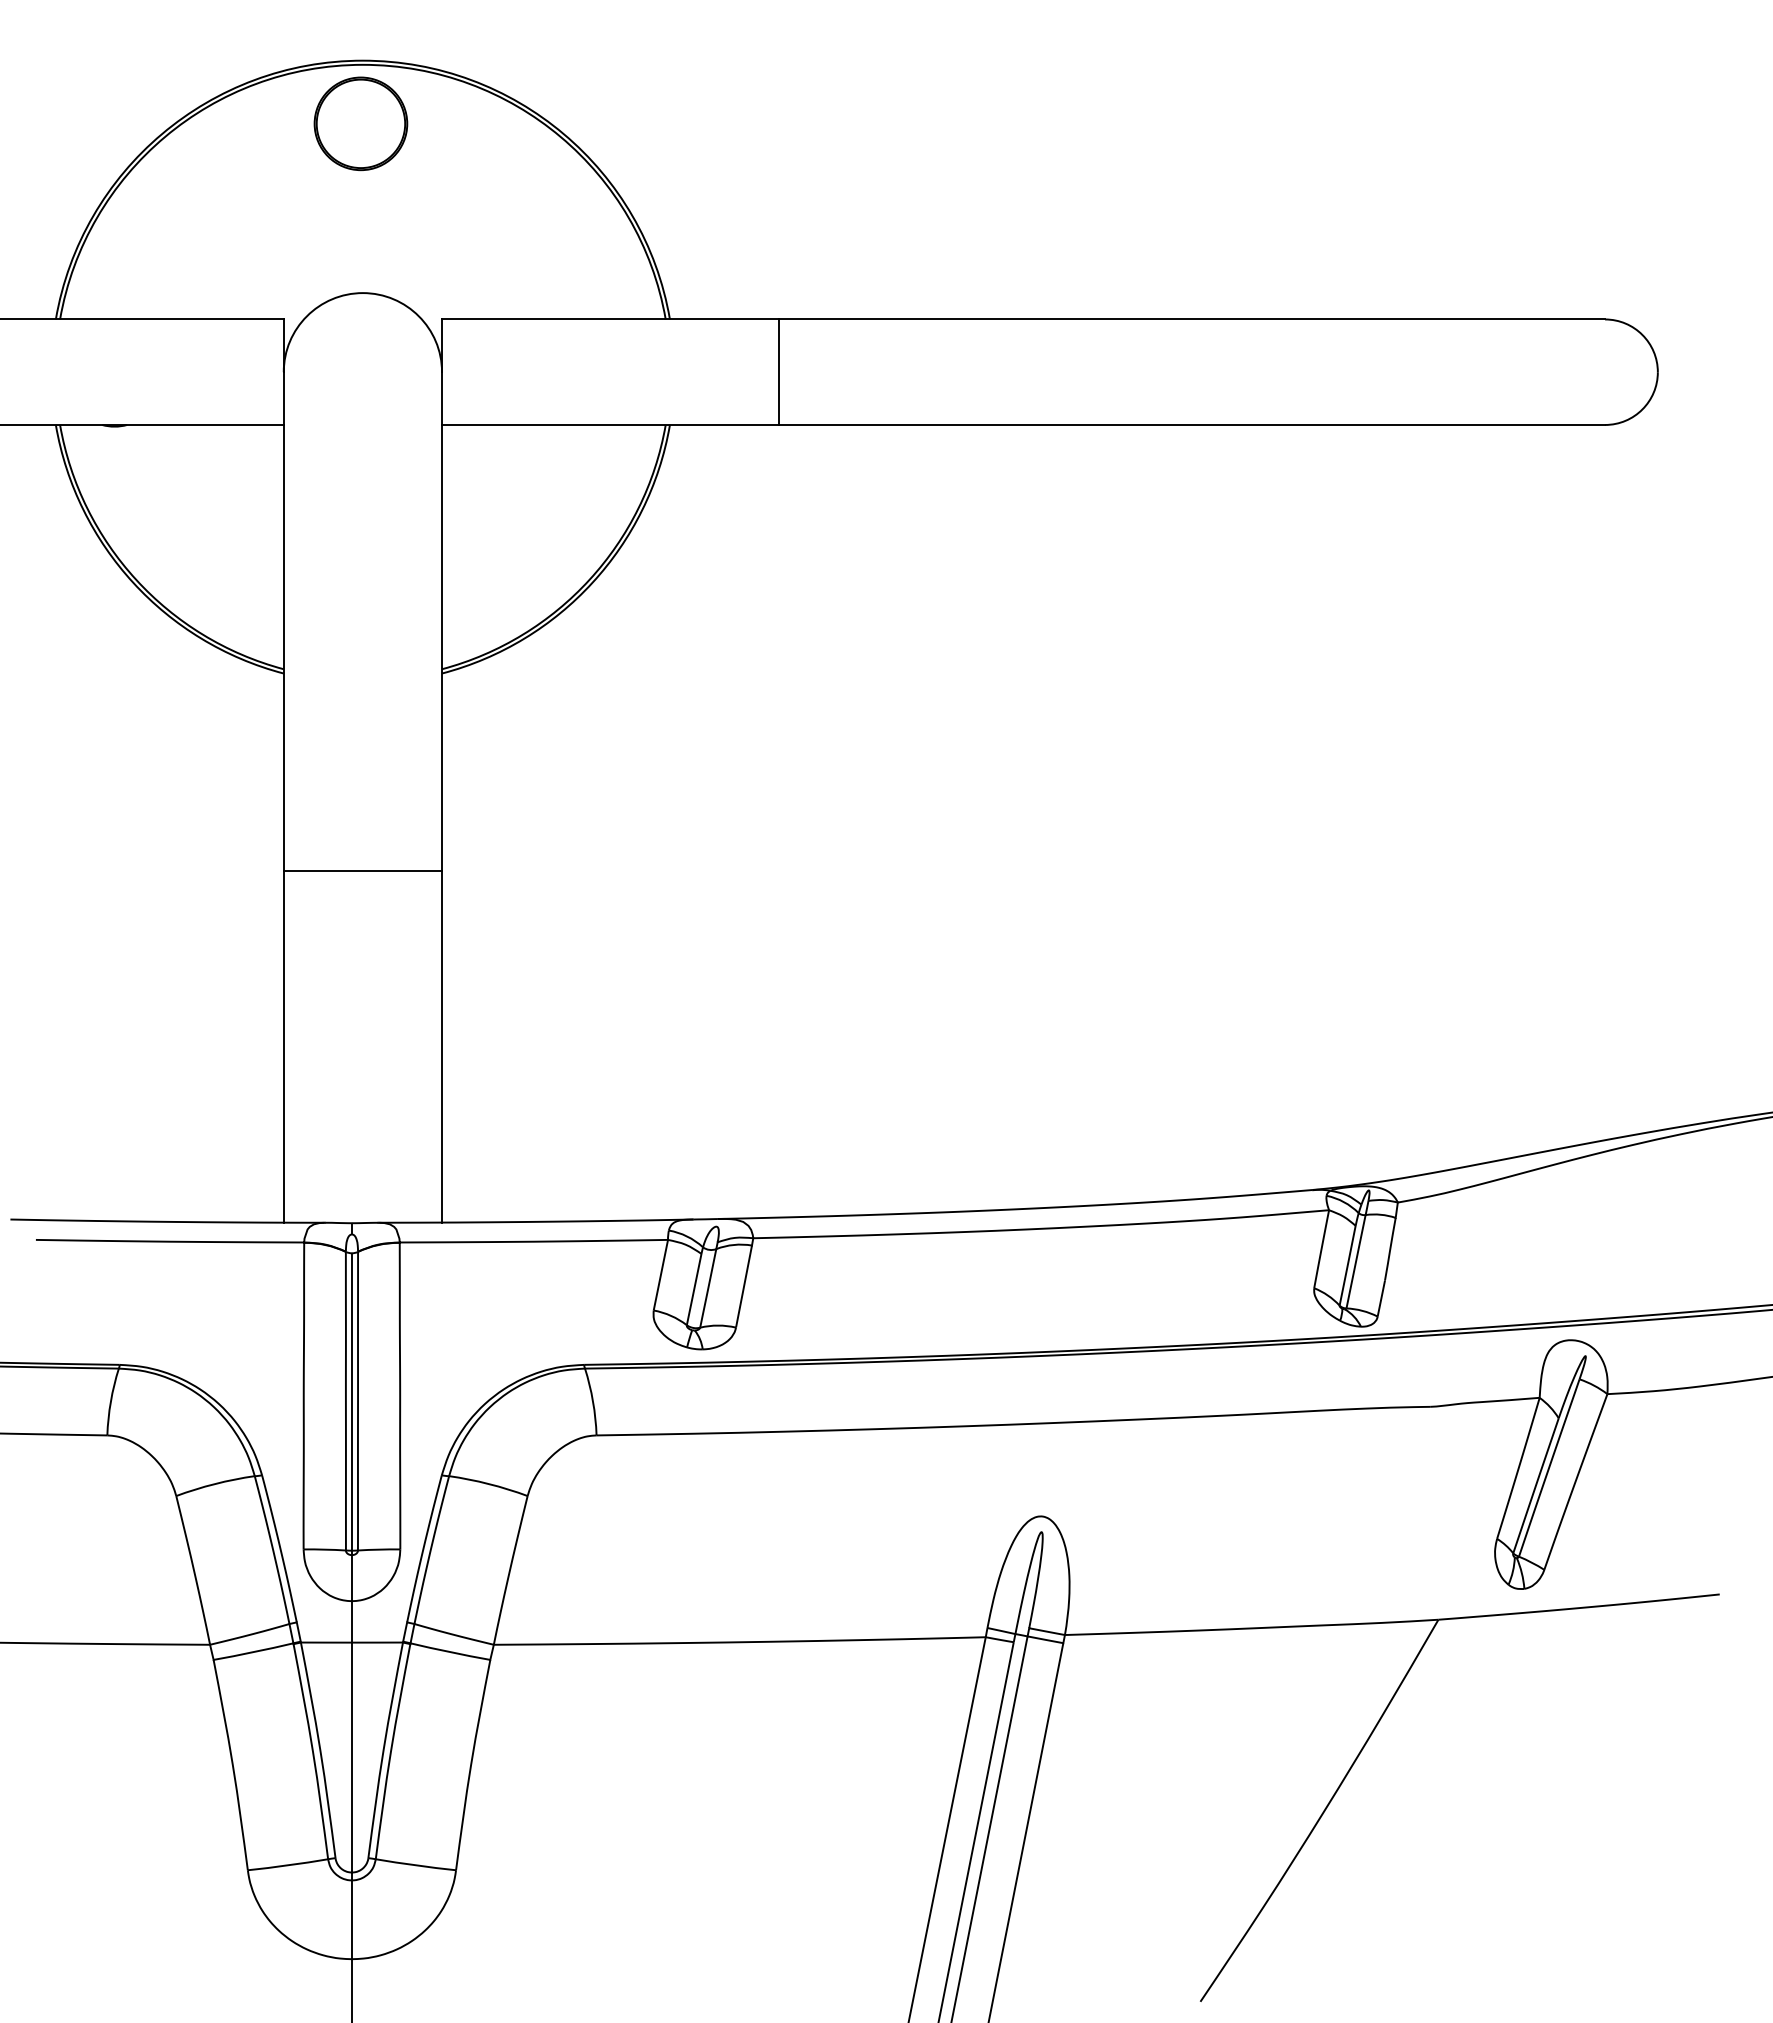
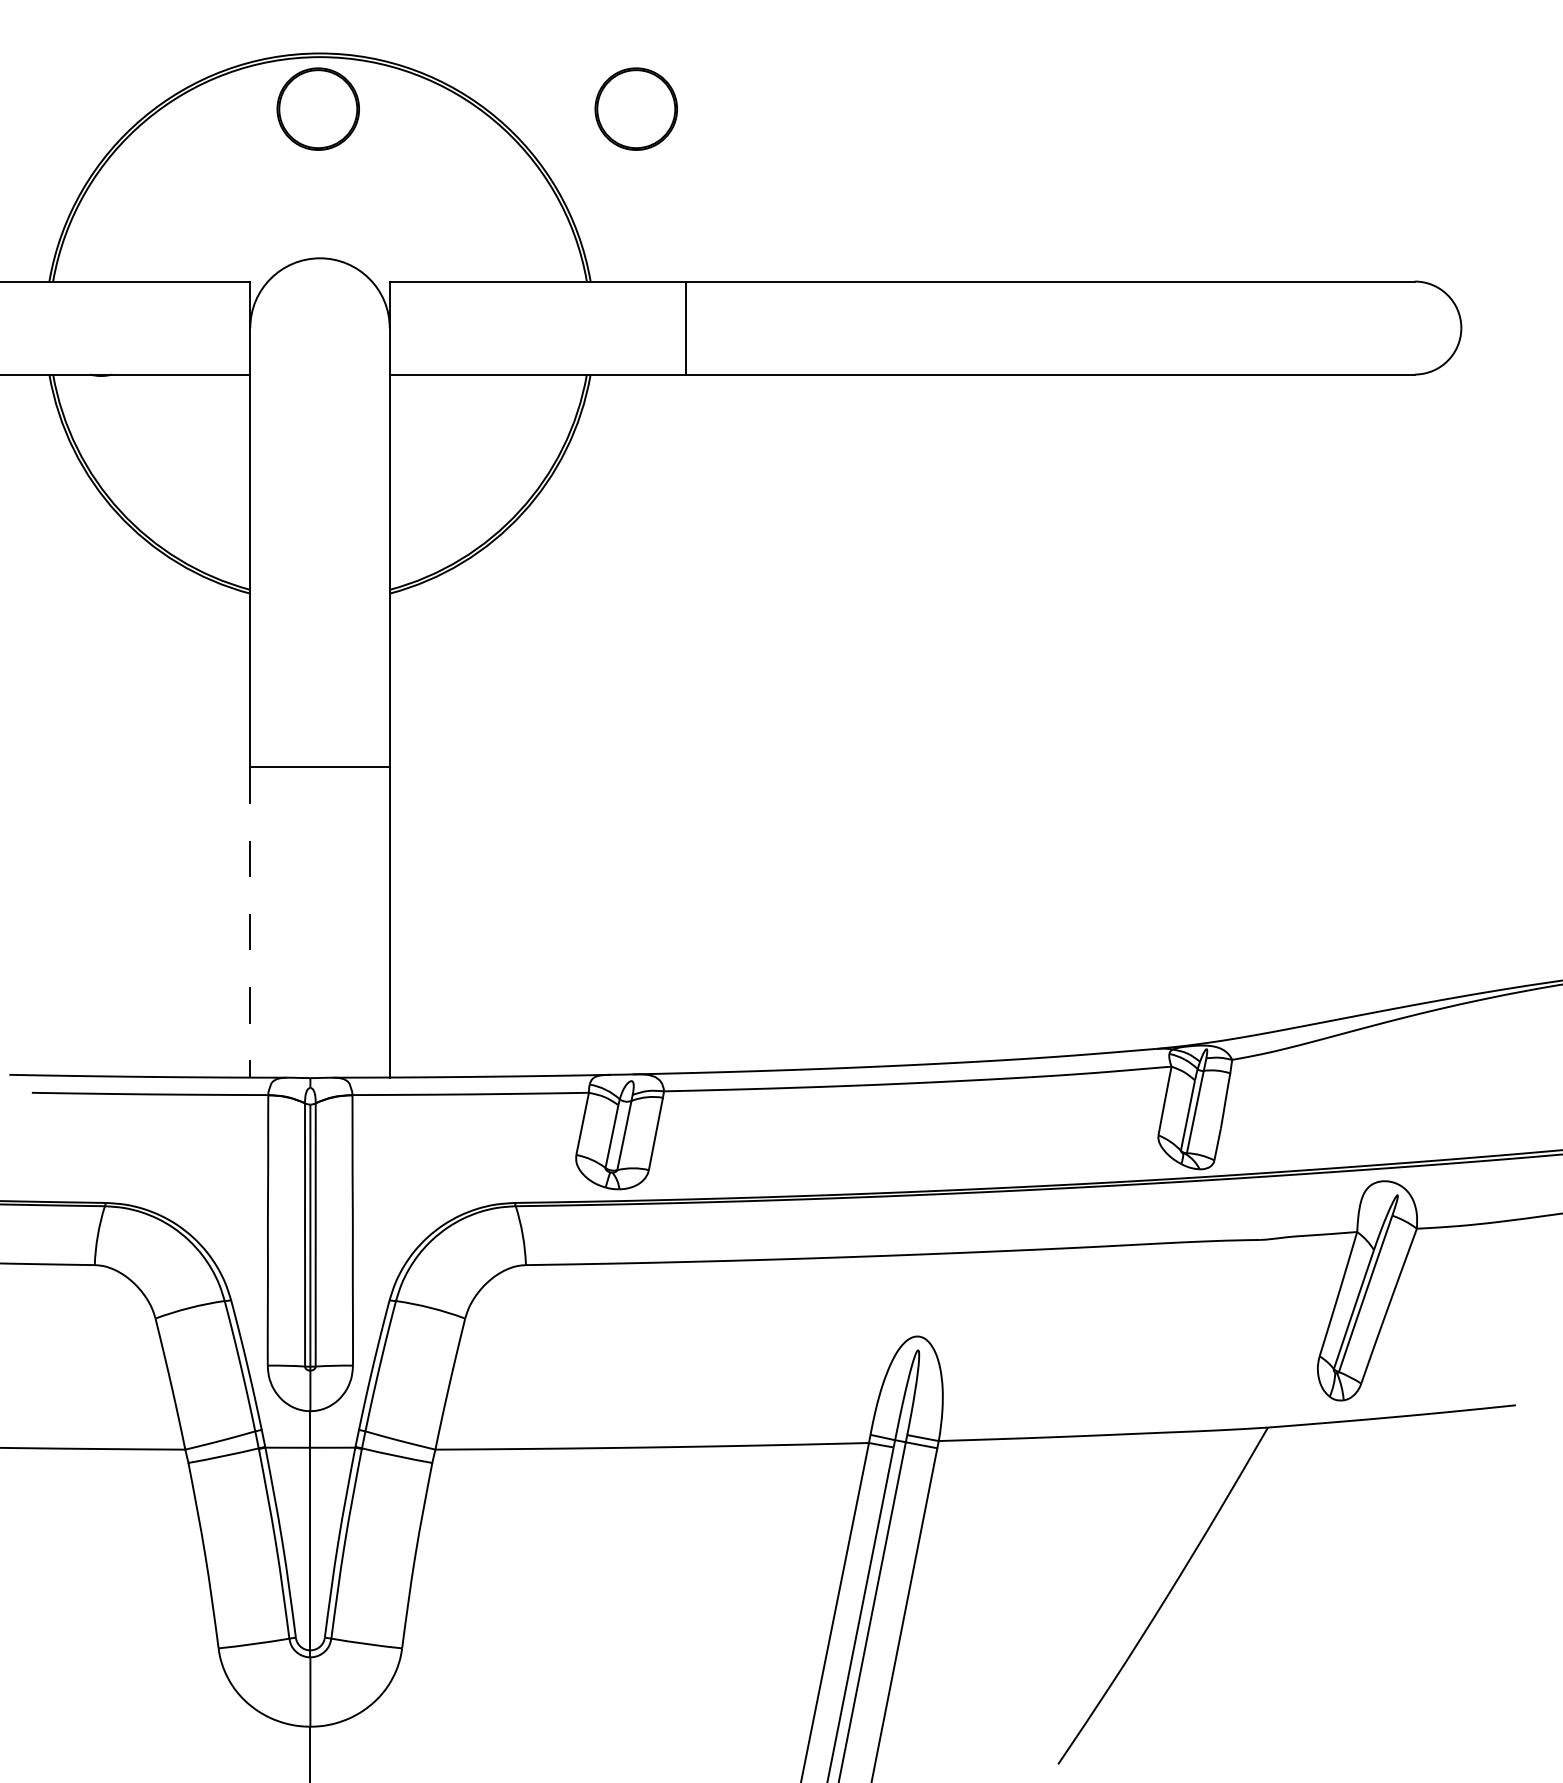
part: (720, 123) -> (635, 108), added
line: (284, 1047) -> (250, 923), solid -> dashed

